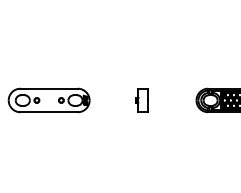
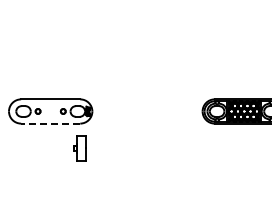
part: (141, 100) -> (79, 148), moved
line: (48, 112) -> (50, 123), solid -> dashed

